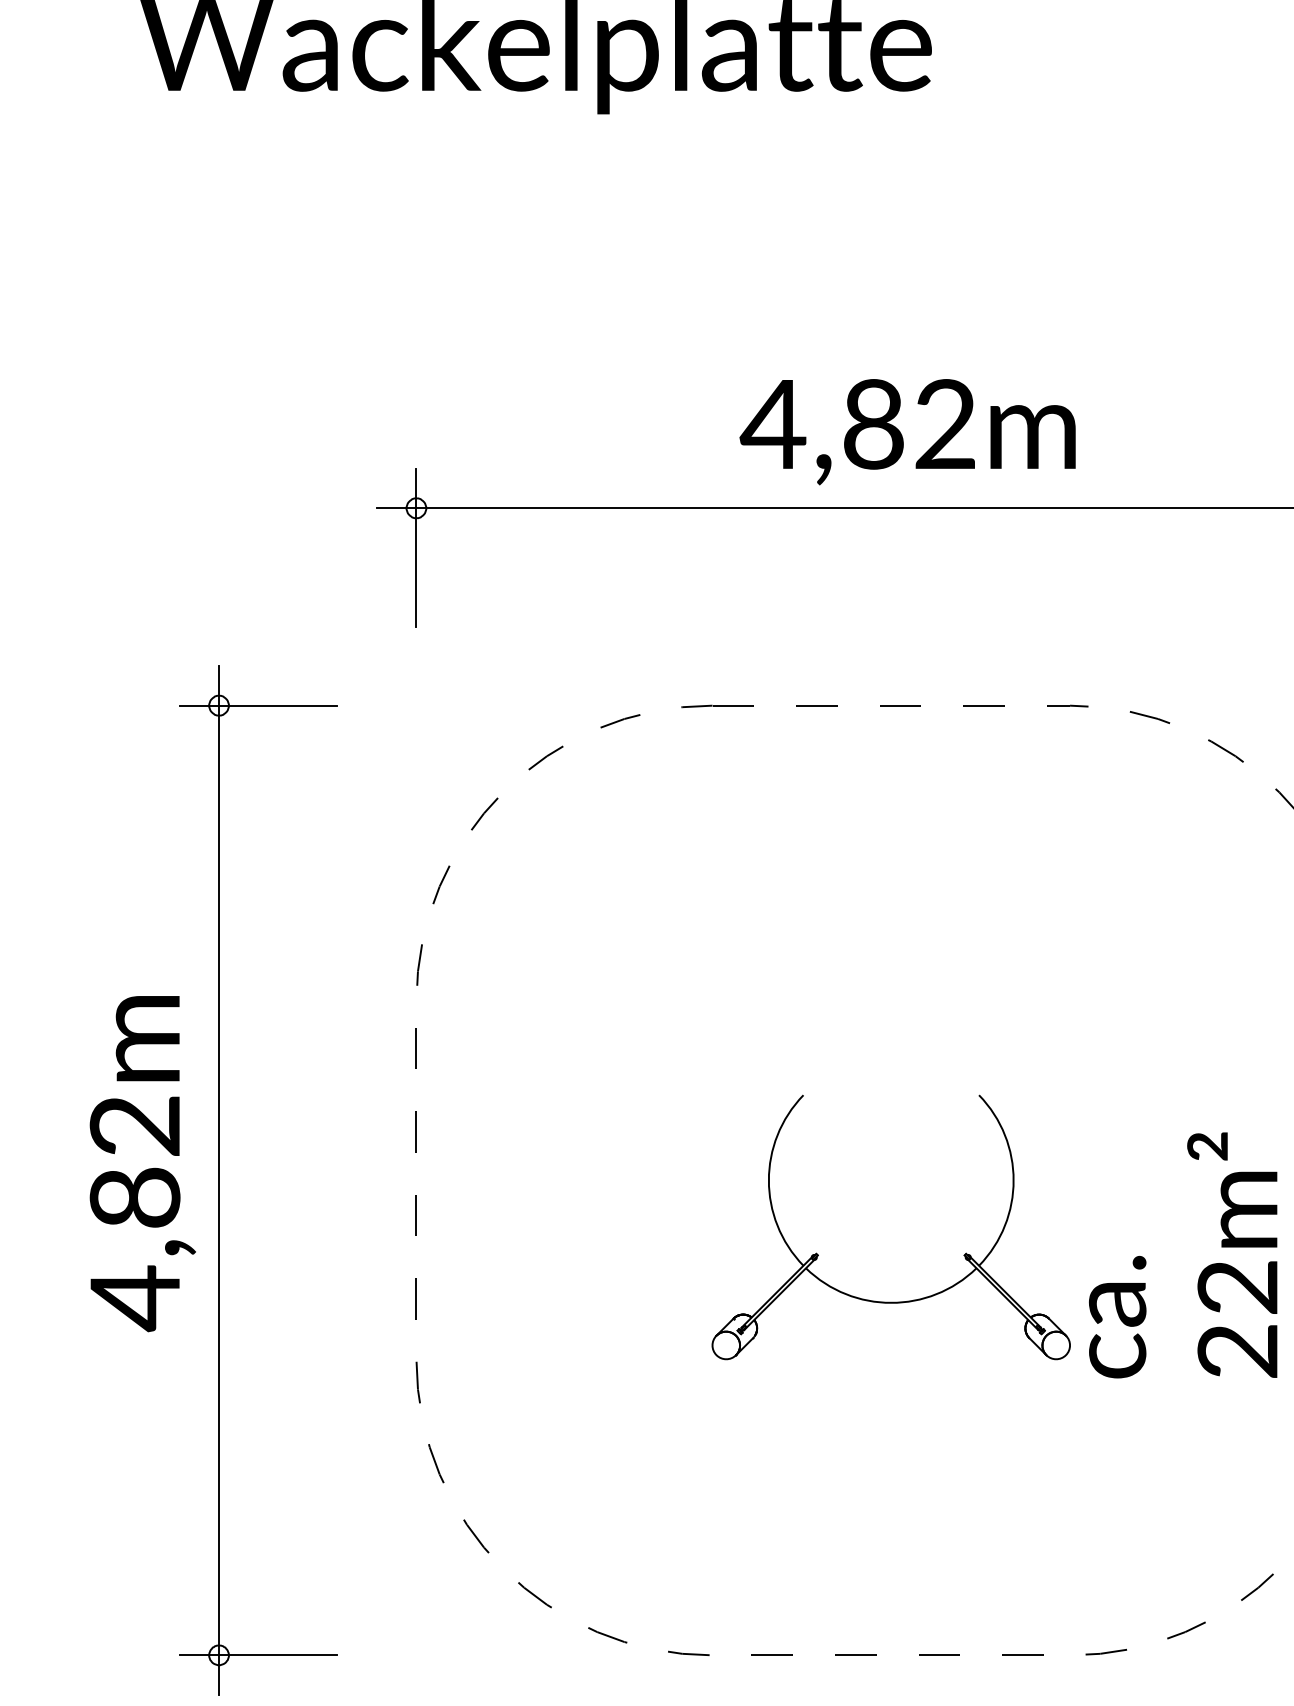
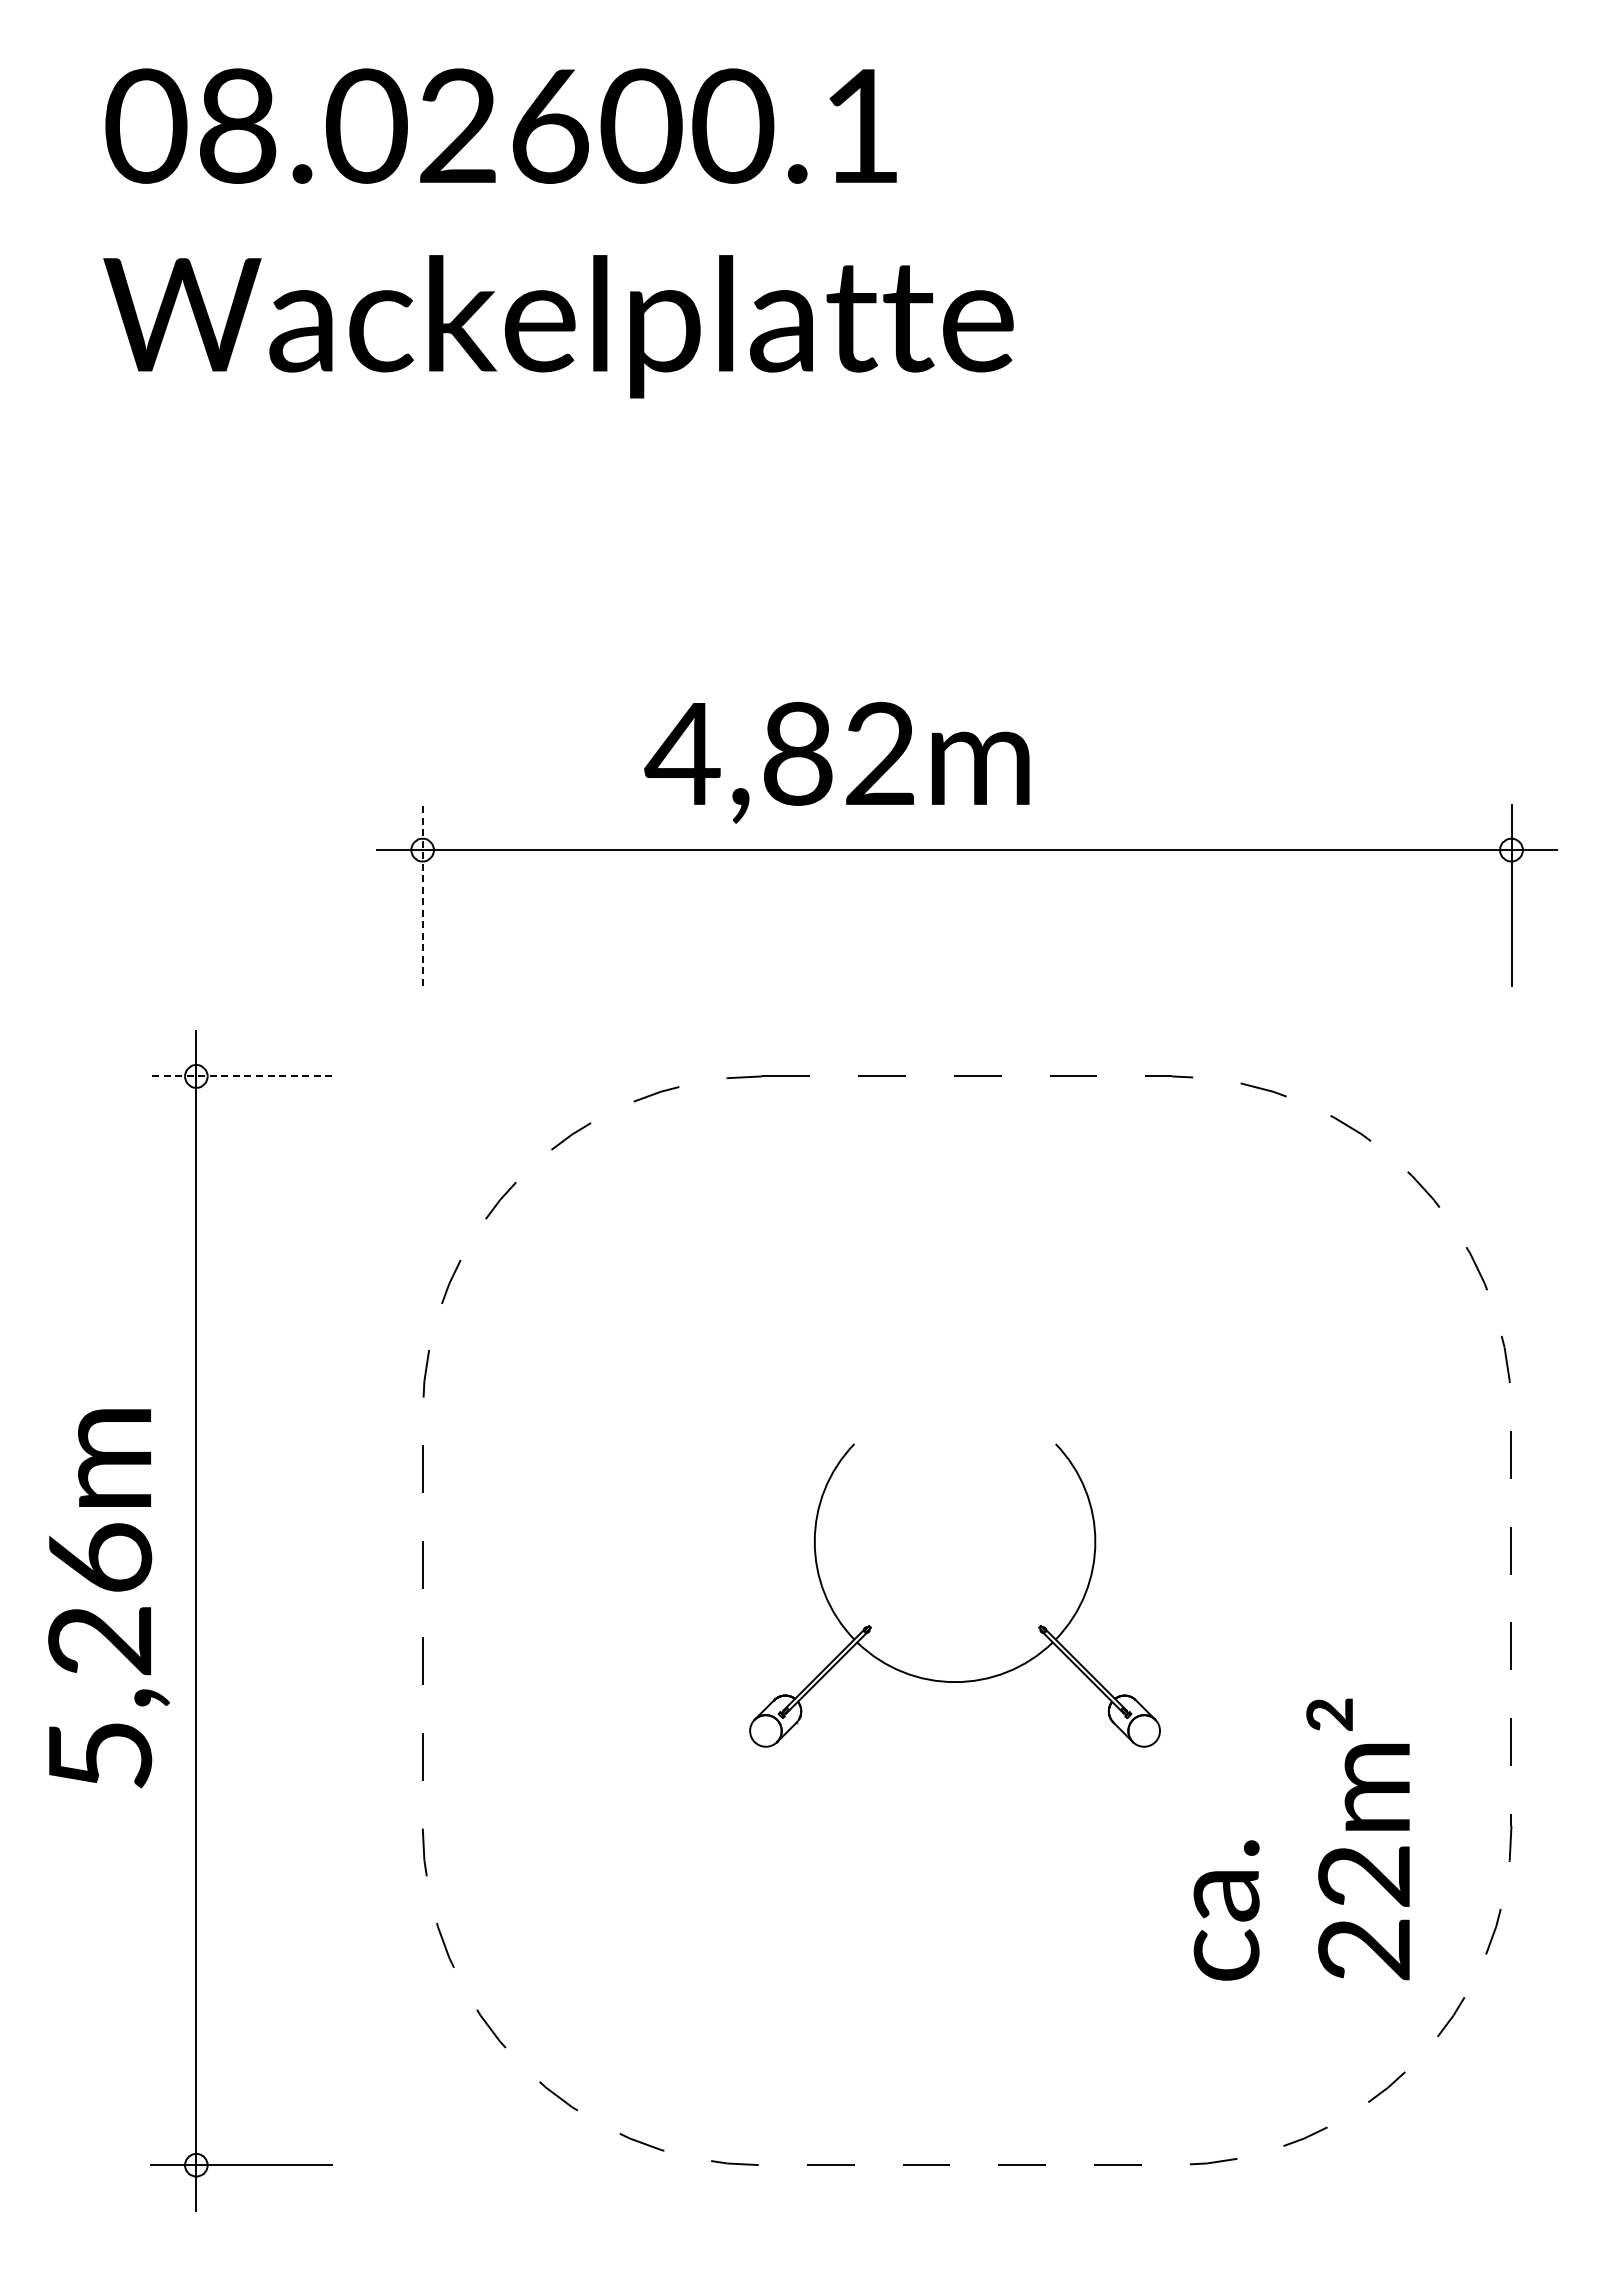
text: (907, 431) -> (836, 762), moved
line: (416, 547) -> (422, 895), solid -> dashed
line: (258, 705) -> (241, 1076), solid -> dashed
text: (135, 1213) -> (100, 1658), 4,82m -> 5,26m
text: (1182, 1255) -> (1301, 1839), moved
part: (883, 1301) -> (946, 1680), moved

